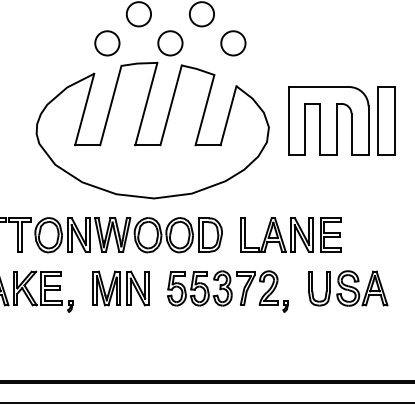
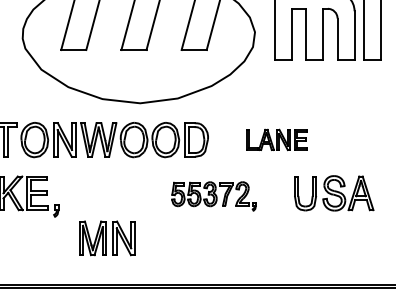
part: (290, 234) -> (276, 139), size x0.6
part: (120, 288) -> (106, 238), moved
part: (227, 291) -> (213, 196), size x0.7

